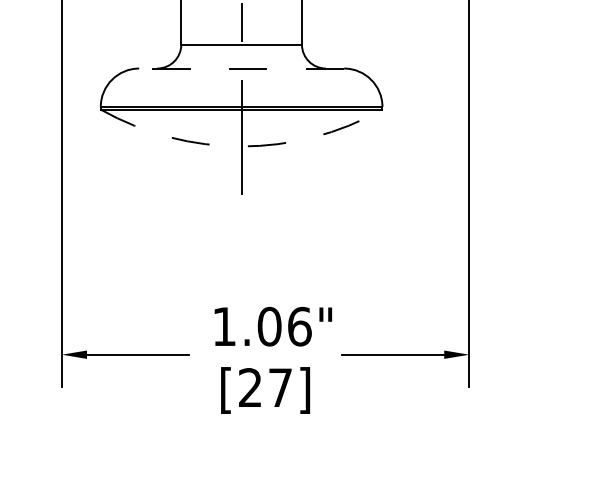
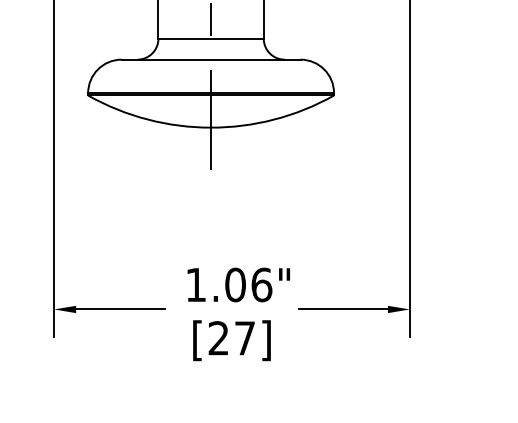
line: (240, 68) -> (210, 59), dashed -> solid
arc: (242, 146) -> (211, 127), dashed -> solid

